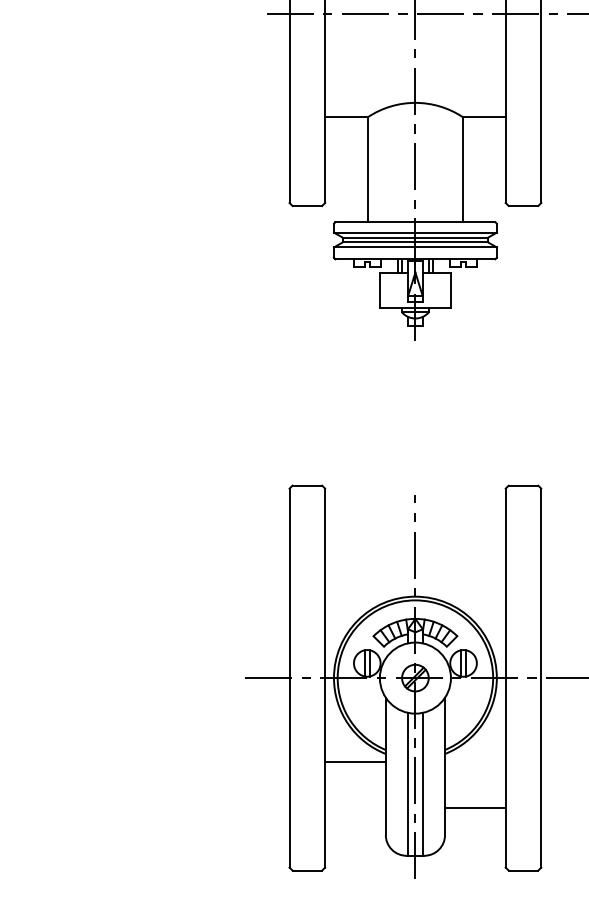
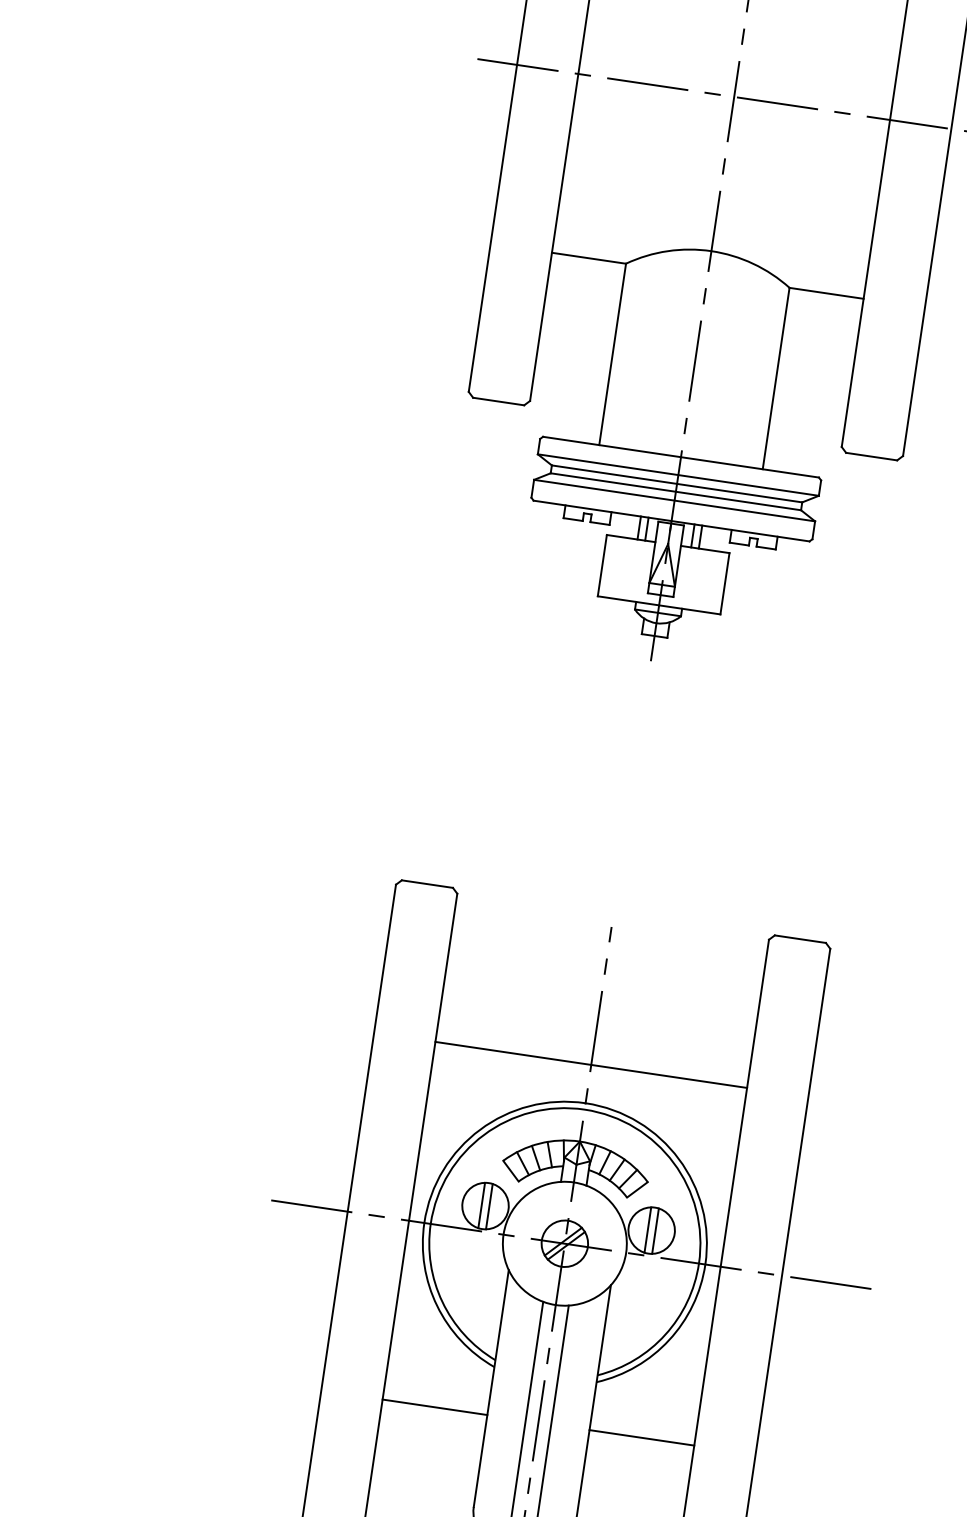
line: (415, 574) -> (591, 1064), added
line: (355, 761) -> (435, 1406), moved
line: (475, 807) -> (642, 1437), moved

